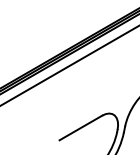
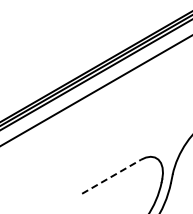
line: (80, 127) -> (111, 176), solid -> dashed

